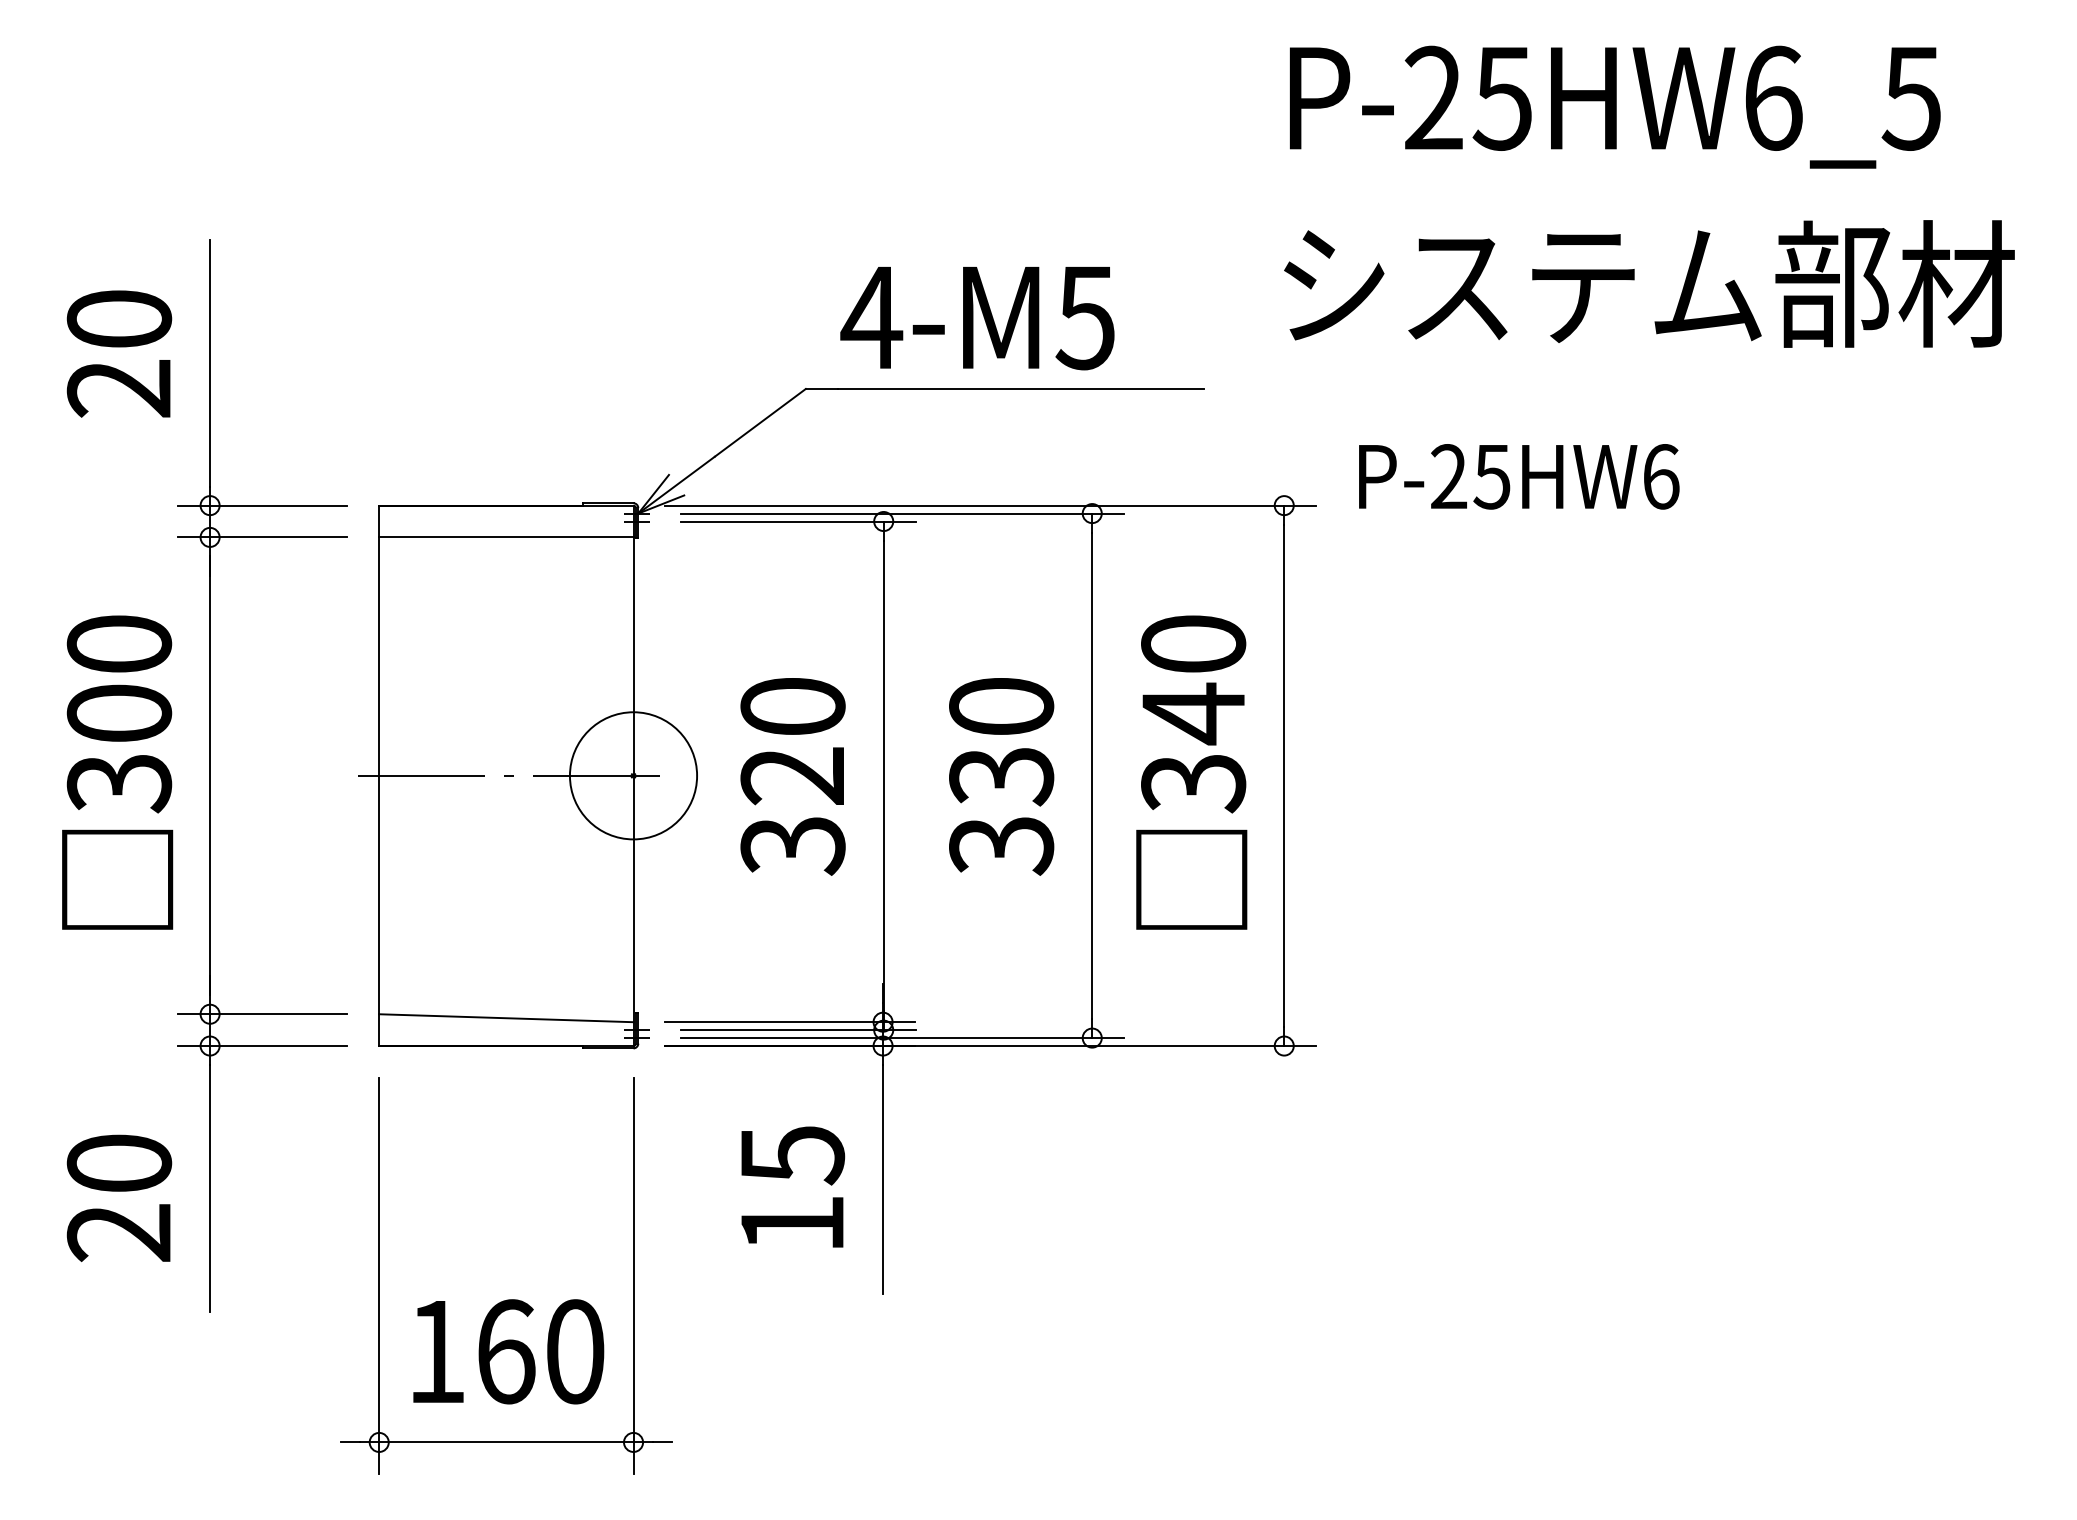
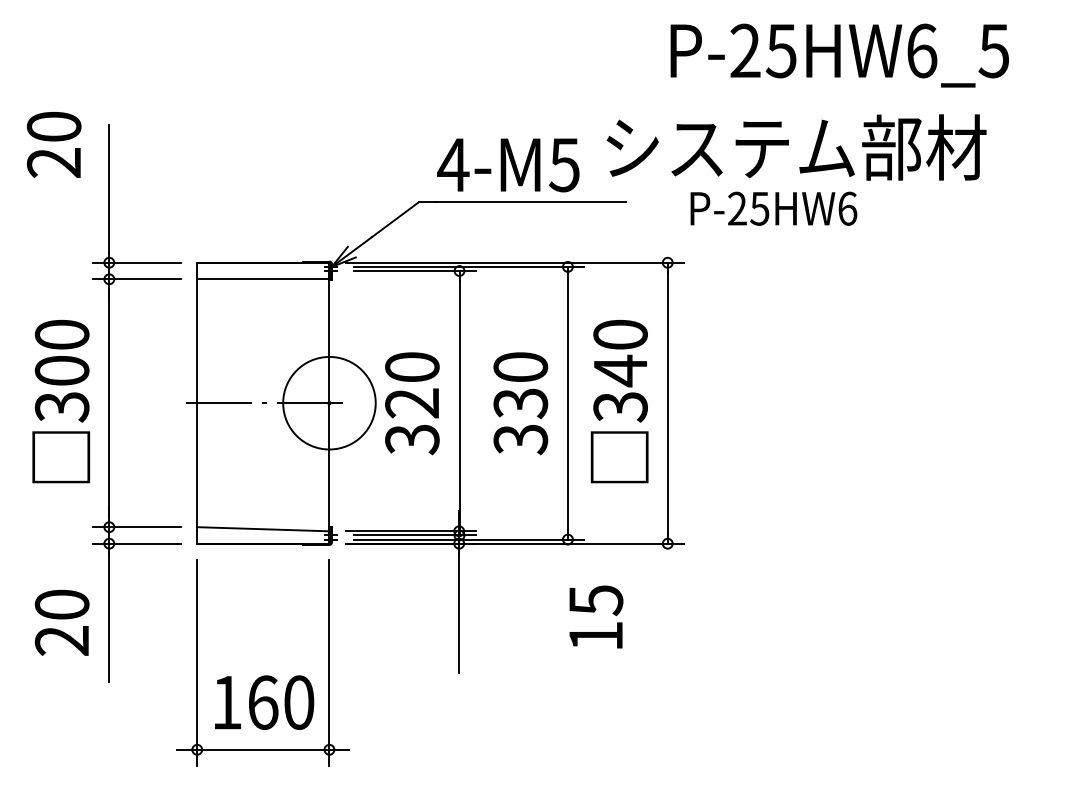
text: (1649, 283) -> (796, 147), moved
text: (118, 353) -> (53, 144), moved
text: (1518, 476) -> (773, 208), moved
circle: (633, 776) -> (329, 403), size x1.4
text: (793, 1186) -> (596, 616), moved

